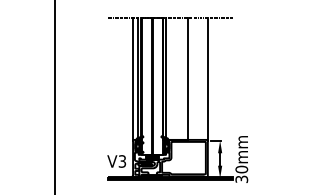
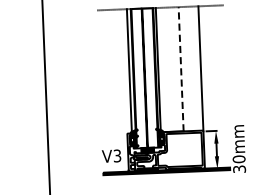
line: (188, 78) -> (181, 68), solid -> dashed
line: (133, 79) -> (125, 72), removed

